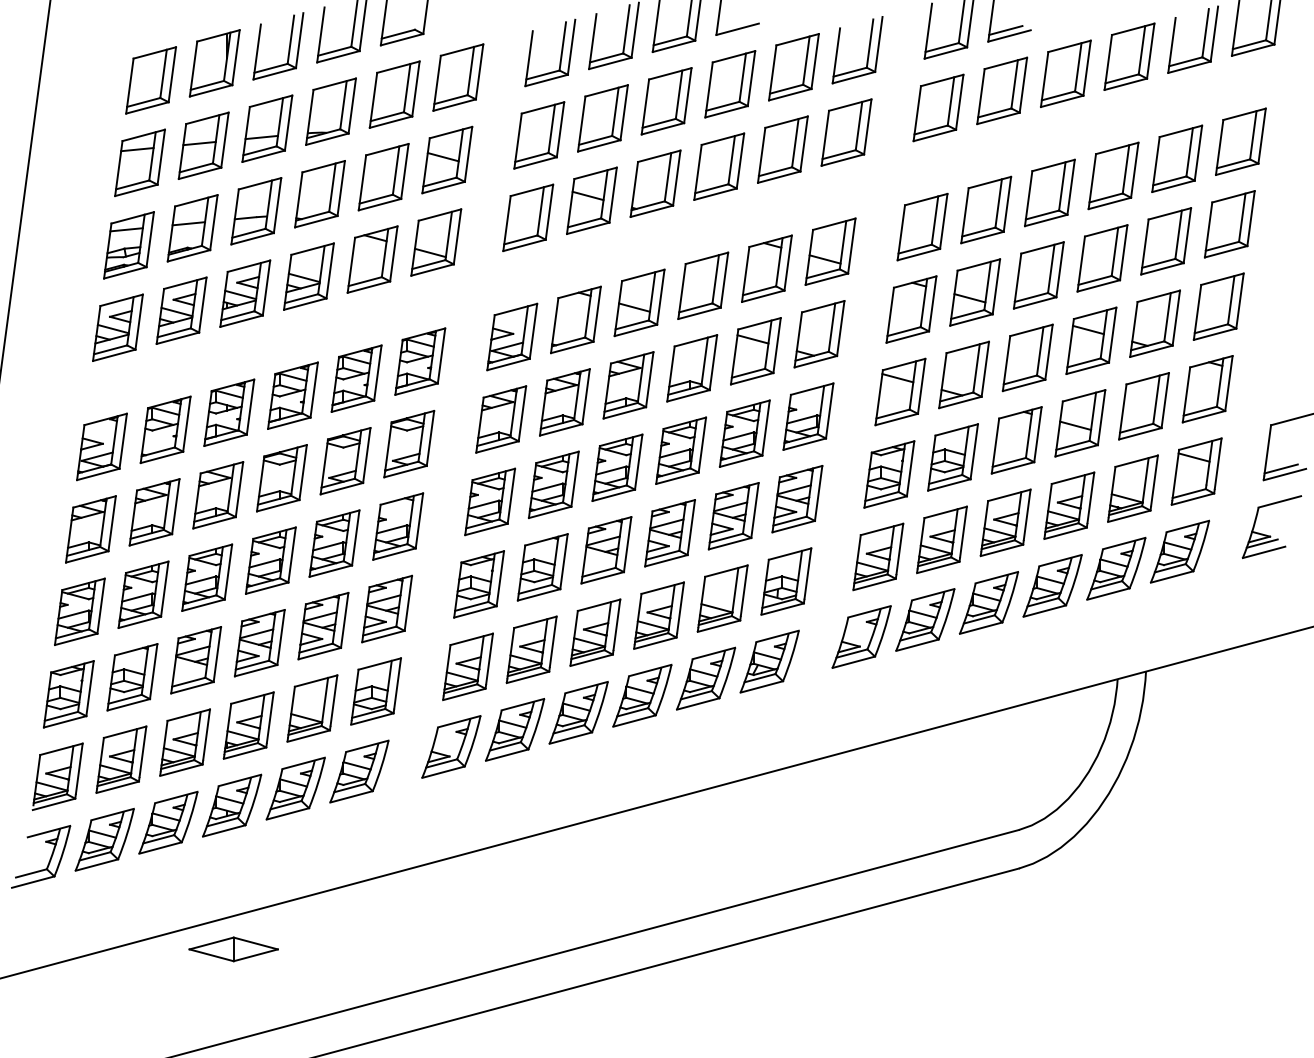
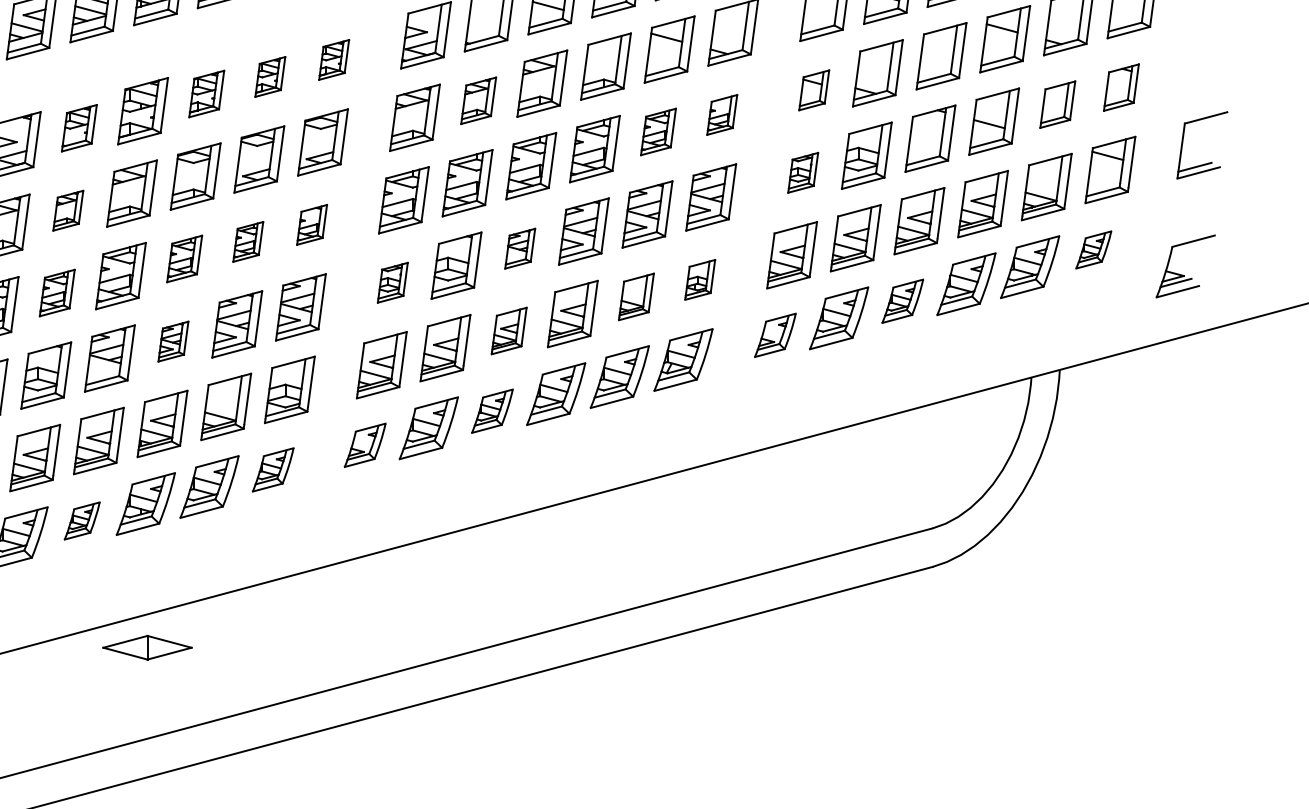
part: (420, 361) -> (334, 59), size x0.6
part: (356, 378) -> (270, 76), size x0.6
part: (1207, 389) -> (1121, 87), size x0.7
part: (900, 391) -> (814, 89), size x0.6
part: (292, 395) -> (206, 93), size x0.7
part: (564, 402) -> (478, 100), size x0.7
part: (1143, 406) -> (1057, 104), size x0.7
part: (808, 416) -> (722, 114), size x0.6
part: (165, 429) -> (79, 127), size x0.7
part: (744, 433) -> (658, 131), size x0.7
part: (889, 474) -> (803, 172), size x0.6
part: (154, 512) -> (68, 210), size x0.6
part: (398, 526) -> (312, 224), size x0.6
part: (1270, 535) -> (1184, 274), moved
part: (334, 543) -> (248, 241), size x0.6
part: (606, 550) -> (520, 248), size x0.6
part: (1179, 551) -> (1093, 249), size x0.6
part: (270, 560) -> (184, 258), size x0.7
part: (786, 581) -> (700, 279), size x0.6
part: (478, 584) -> (392, 282), size x0.6
part: (143, 594) -> (57, 292), size x0.7
part: (722, 598) -> (636, 296), size x0.7
part: (988, 602) -> (902, 300), size x0.7
part: (595, 632) -> (509, 330), size x0.7
part: (861, 636) -> (775, 334), size x0.7
part: (259, 643) -> (173, 341), size x0.6
part: (578, 712) -> (492, 410), size x0.7
part: (451, 746) -> (365, 444), size x0.7
part: (359, 771) -> (273, 469), size x0.7
part: (168, 822) -> (82, 520), size x0.6

